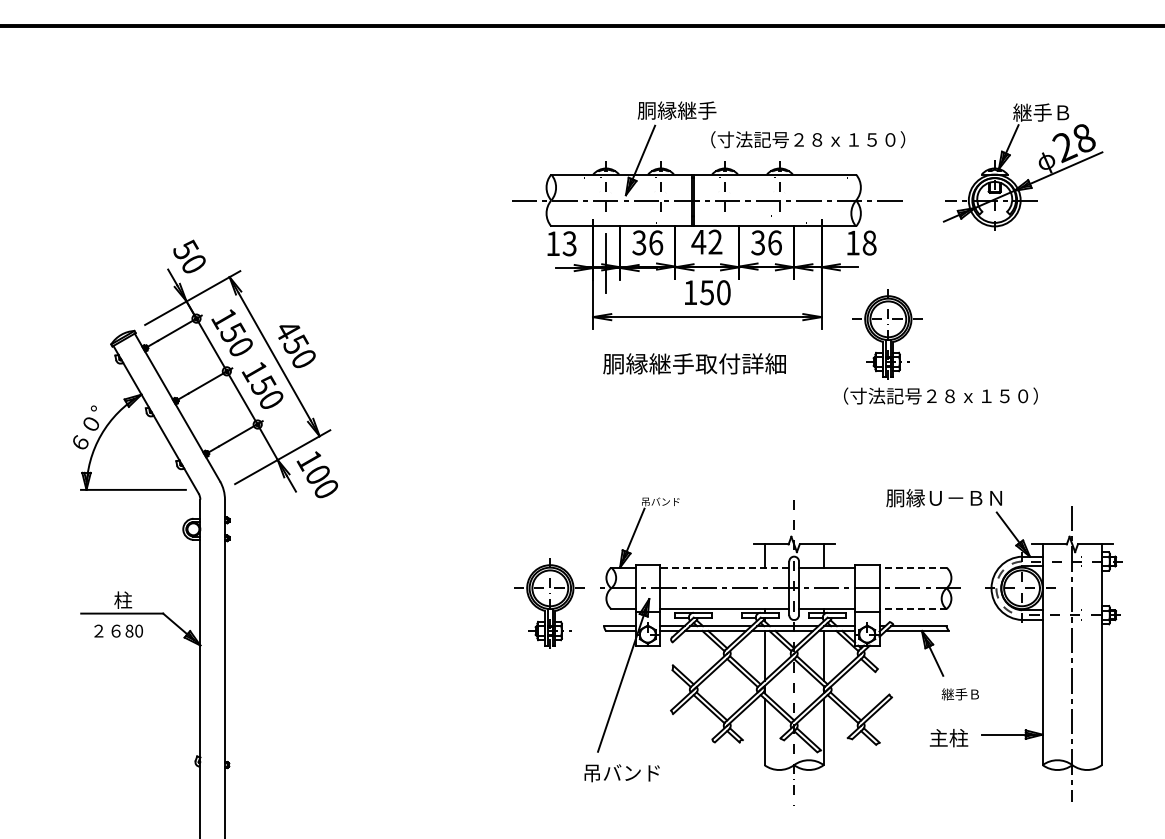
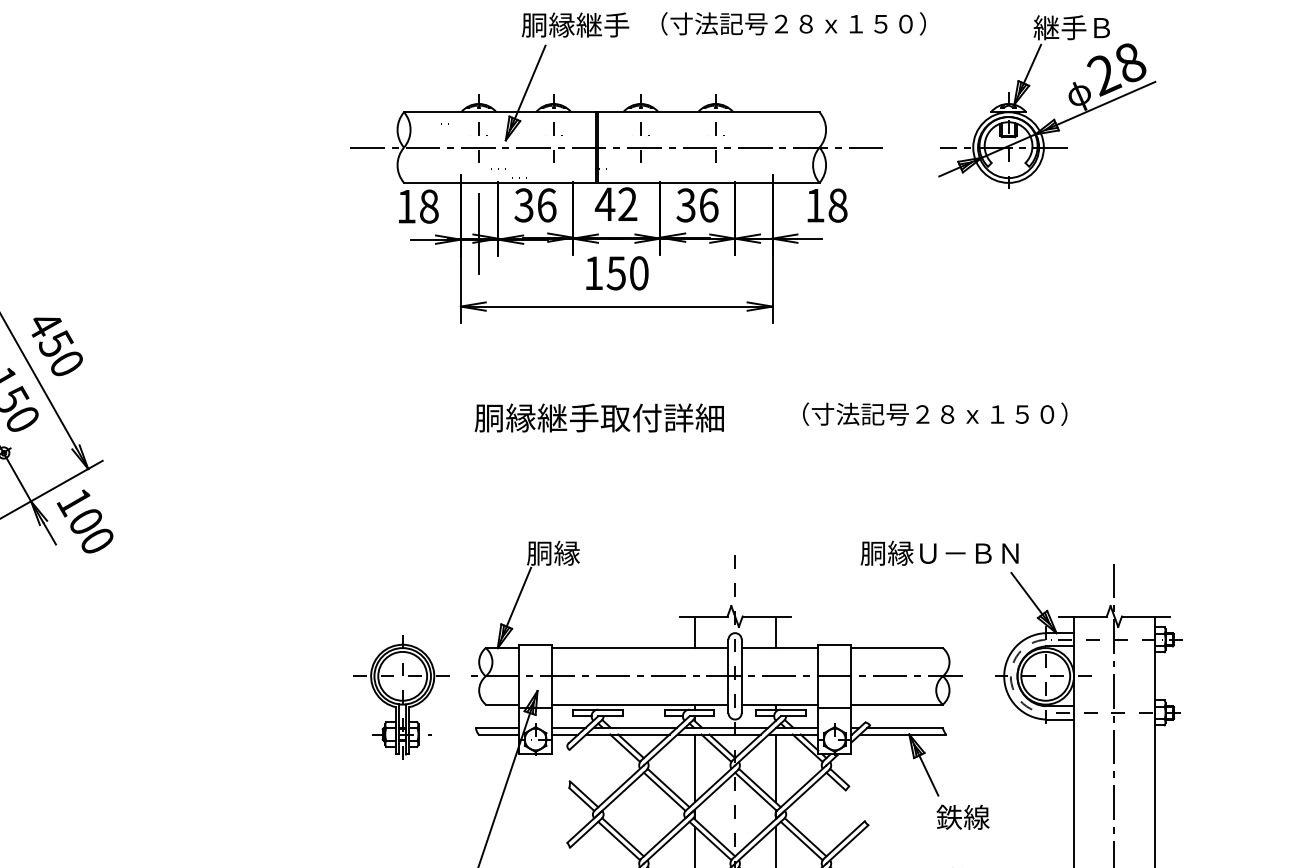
text: (808, 139) -> (794, 23), moved
text: (569, 243) -> (428, 206), 13 -> 18
part: (887, 334) -> (862, 330), removed
text: (694, 363) -> (599, 417), moved
text: (660, 498) -> (552, 553), 吊バンド -> 胴縁
line: (724, 567) -> (640, 647), dashed -> solid
line: (913, 567) -> (897, 647), dashed -> solid
line: (913, 609) -> (897, 705), dashed -> solid
text: (960, 691) -> (961, 816), 継手Ｂ -> 鉄線

